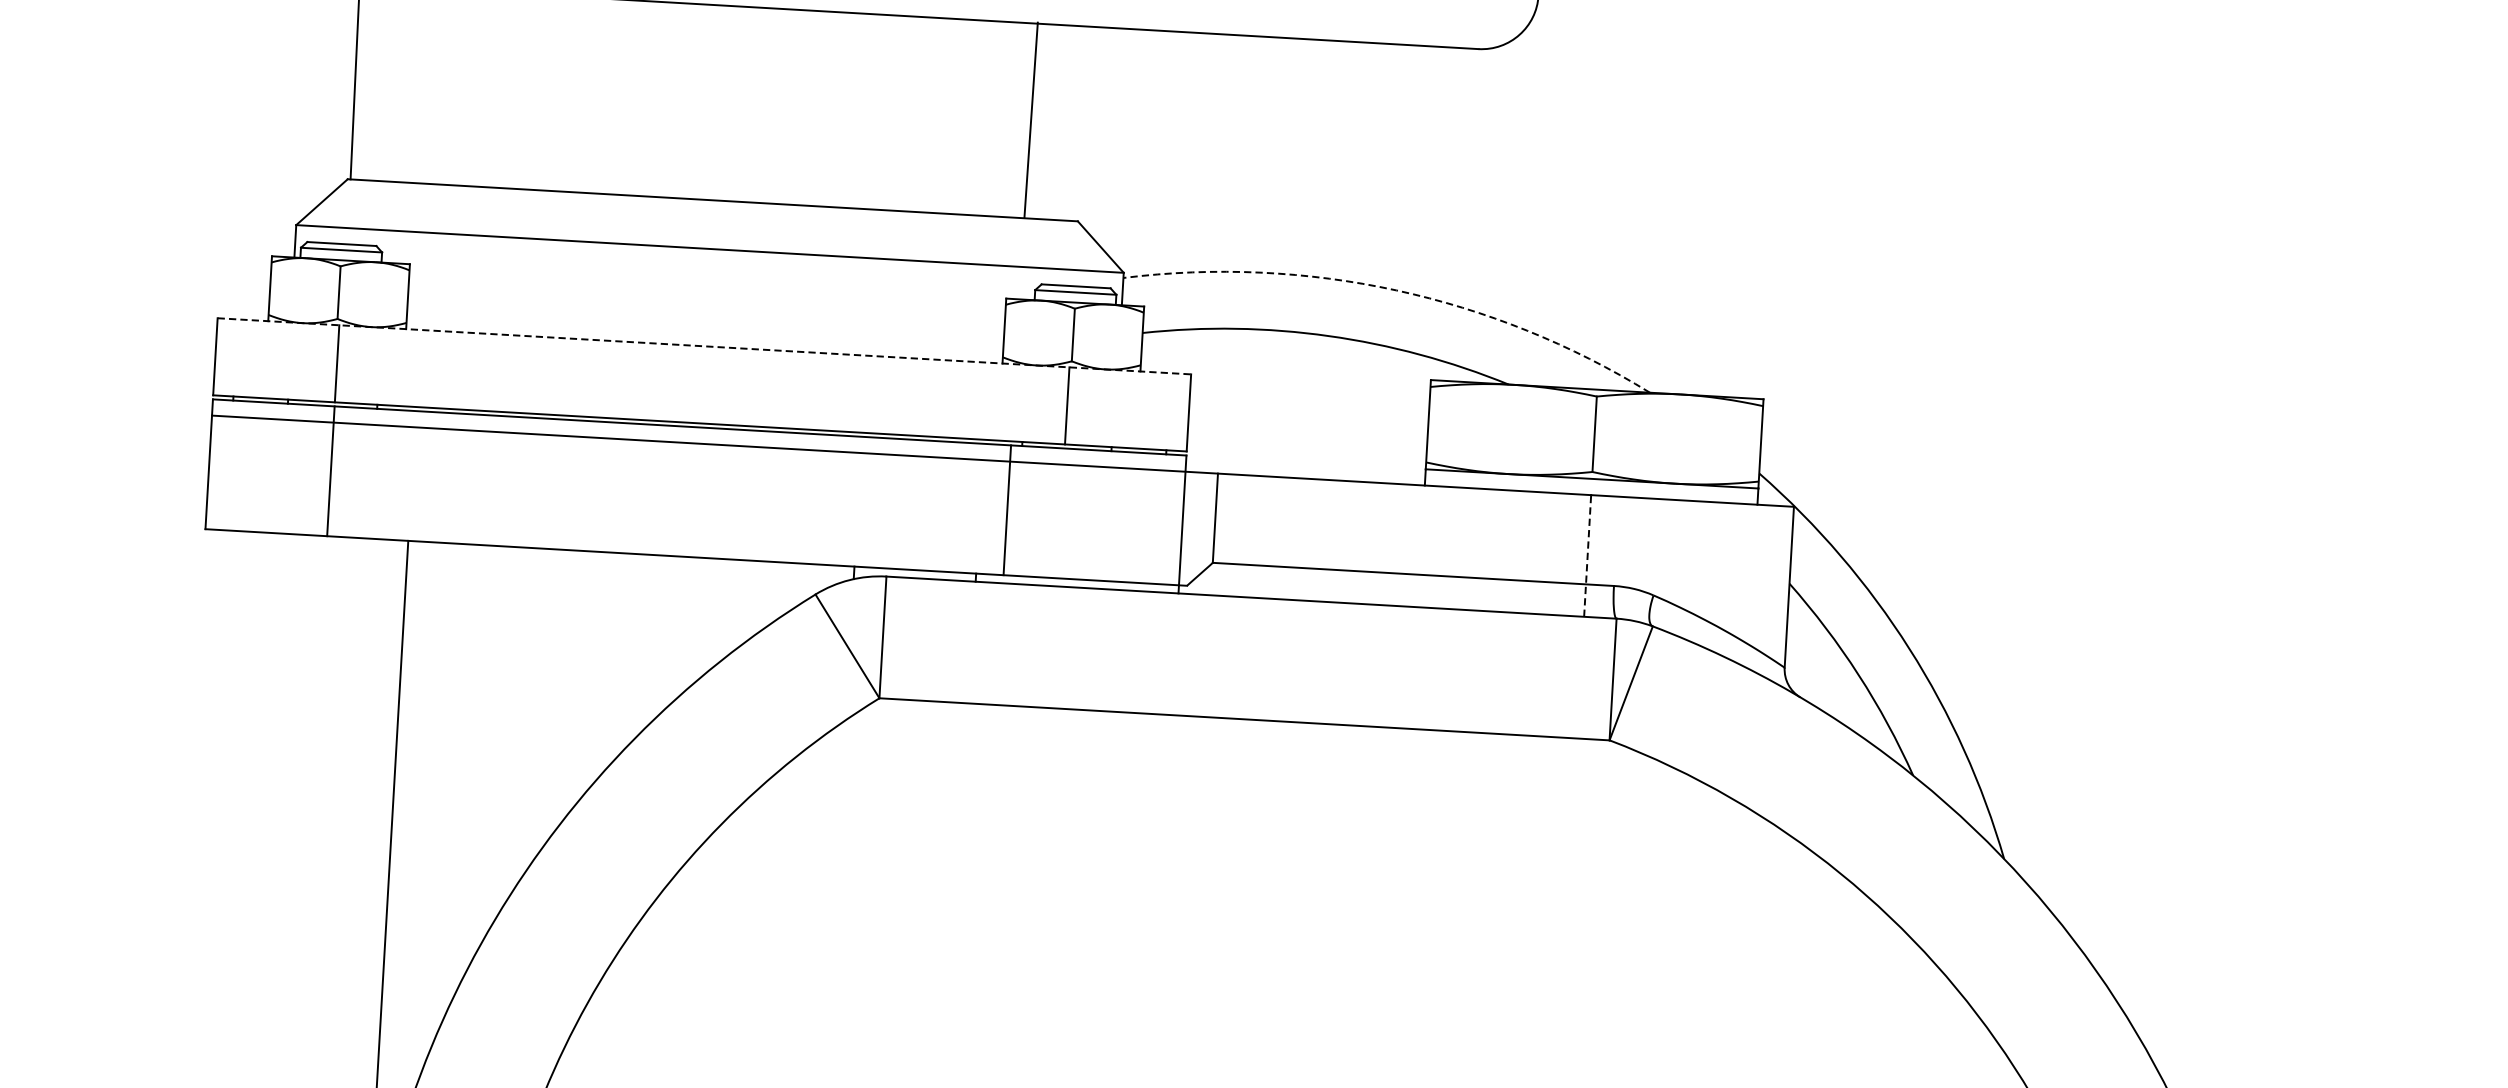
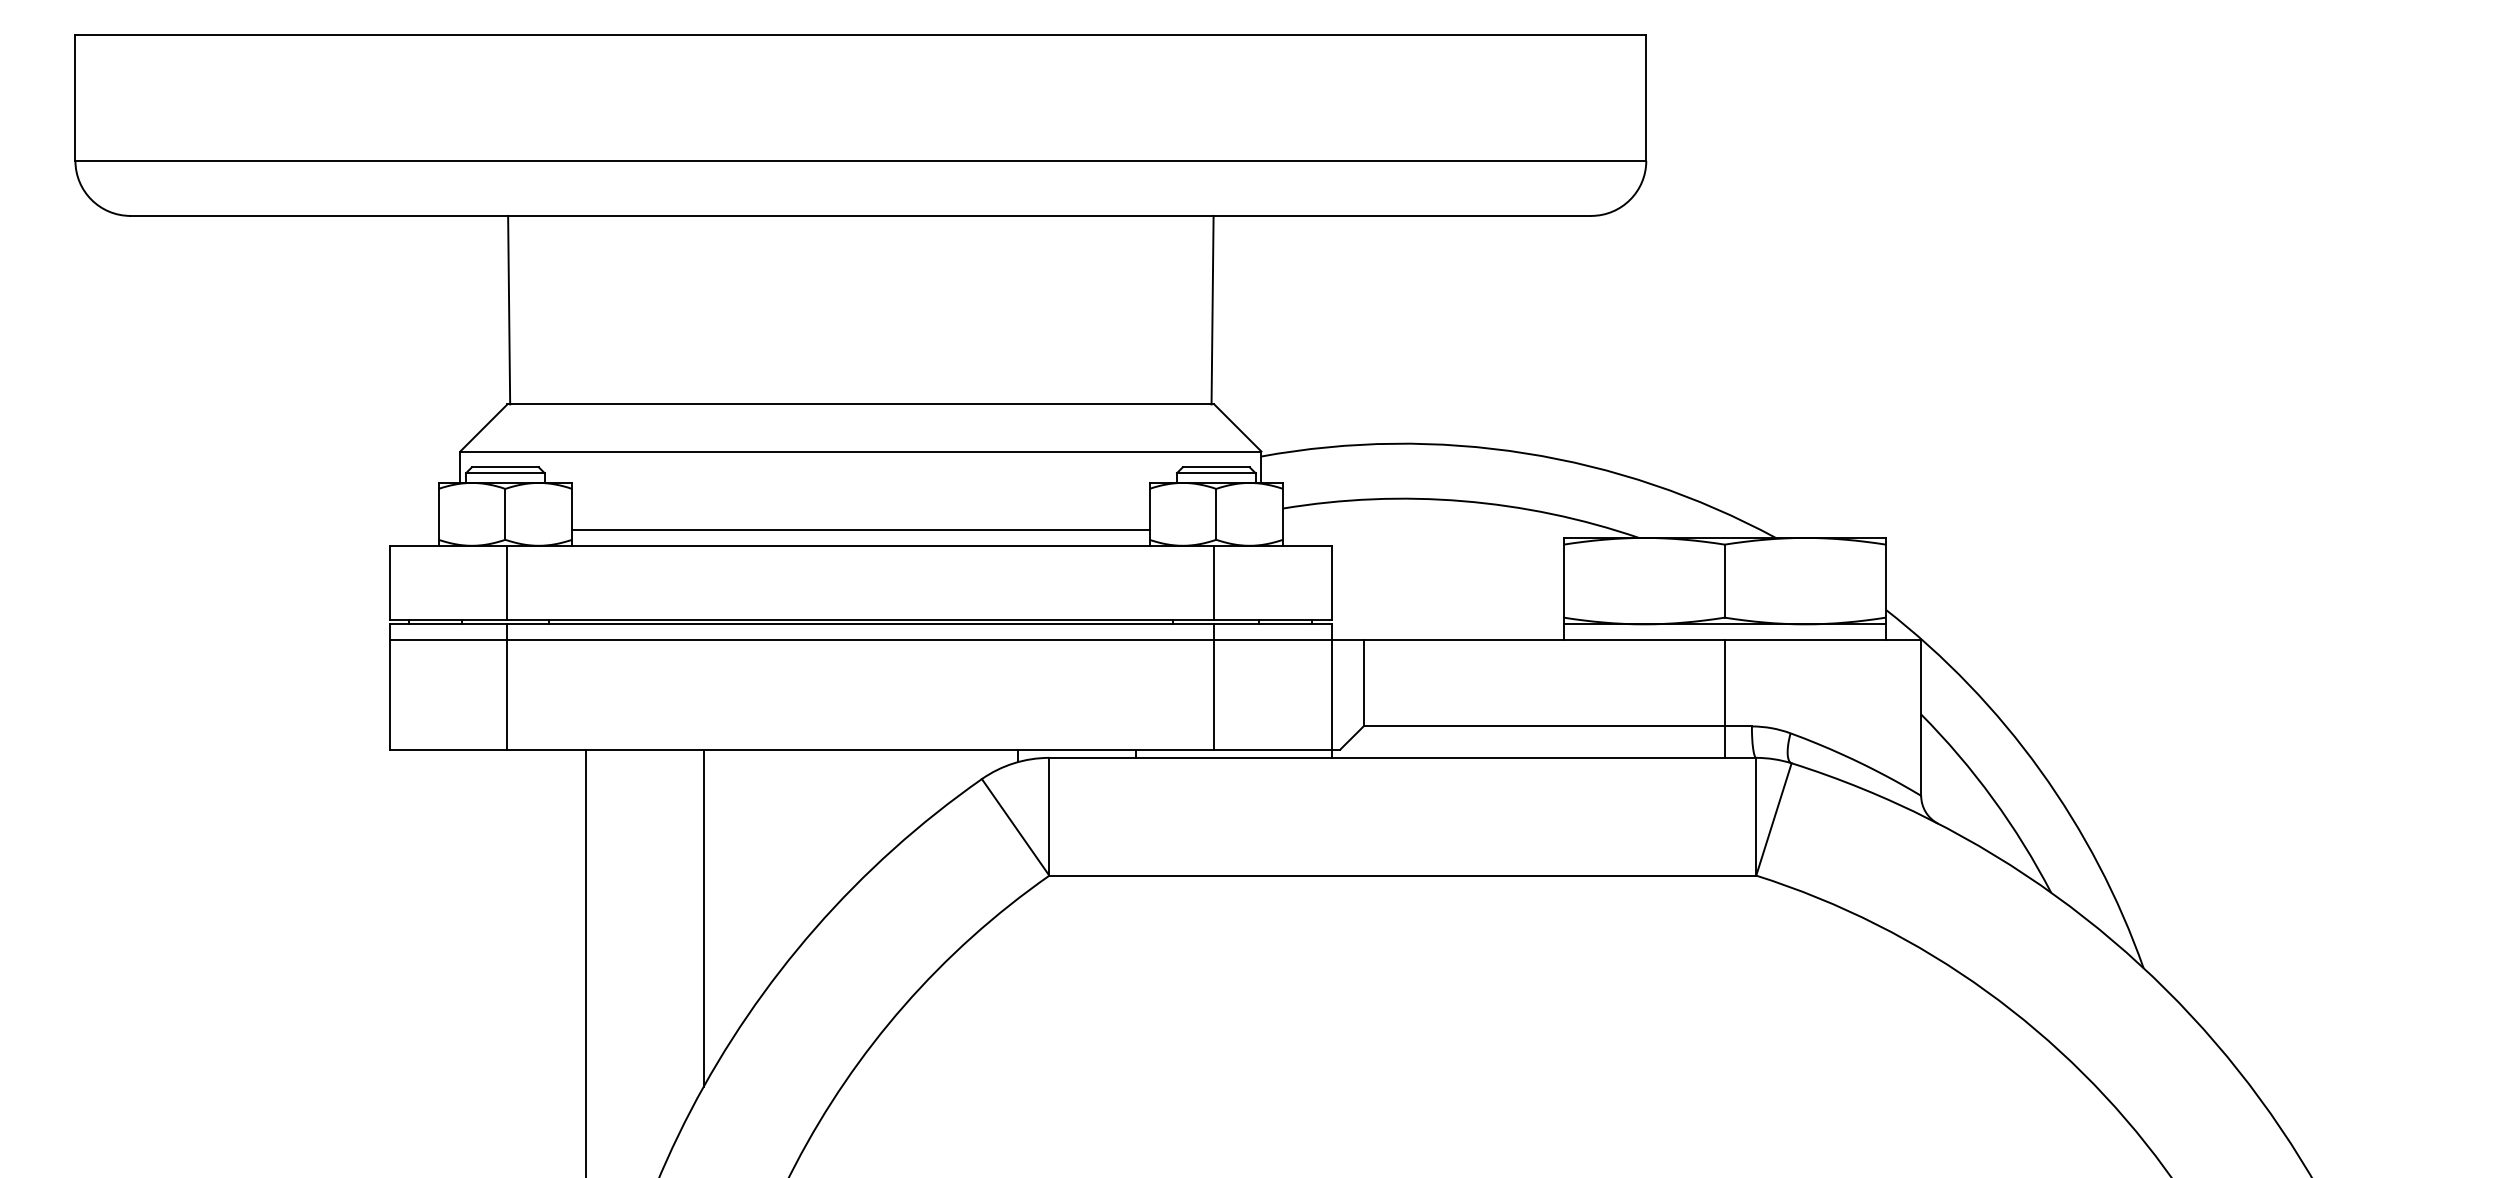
line: (1031, 119) -> (1212, 309), moved
arc: (1396, 290) -> (1525, 453), dashed -> solid
line: (704, 330) -> (860, 530), added
line: (705, 346) -> (861, 545), dashed -> solid
line: (1007, 510) -> (1214, 687), moved
line: (1587, 555) -> (1724, 698), dashed -> solid
line: (519, 721) -> (703, 918), added

